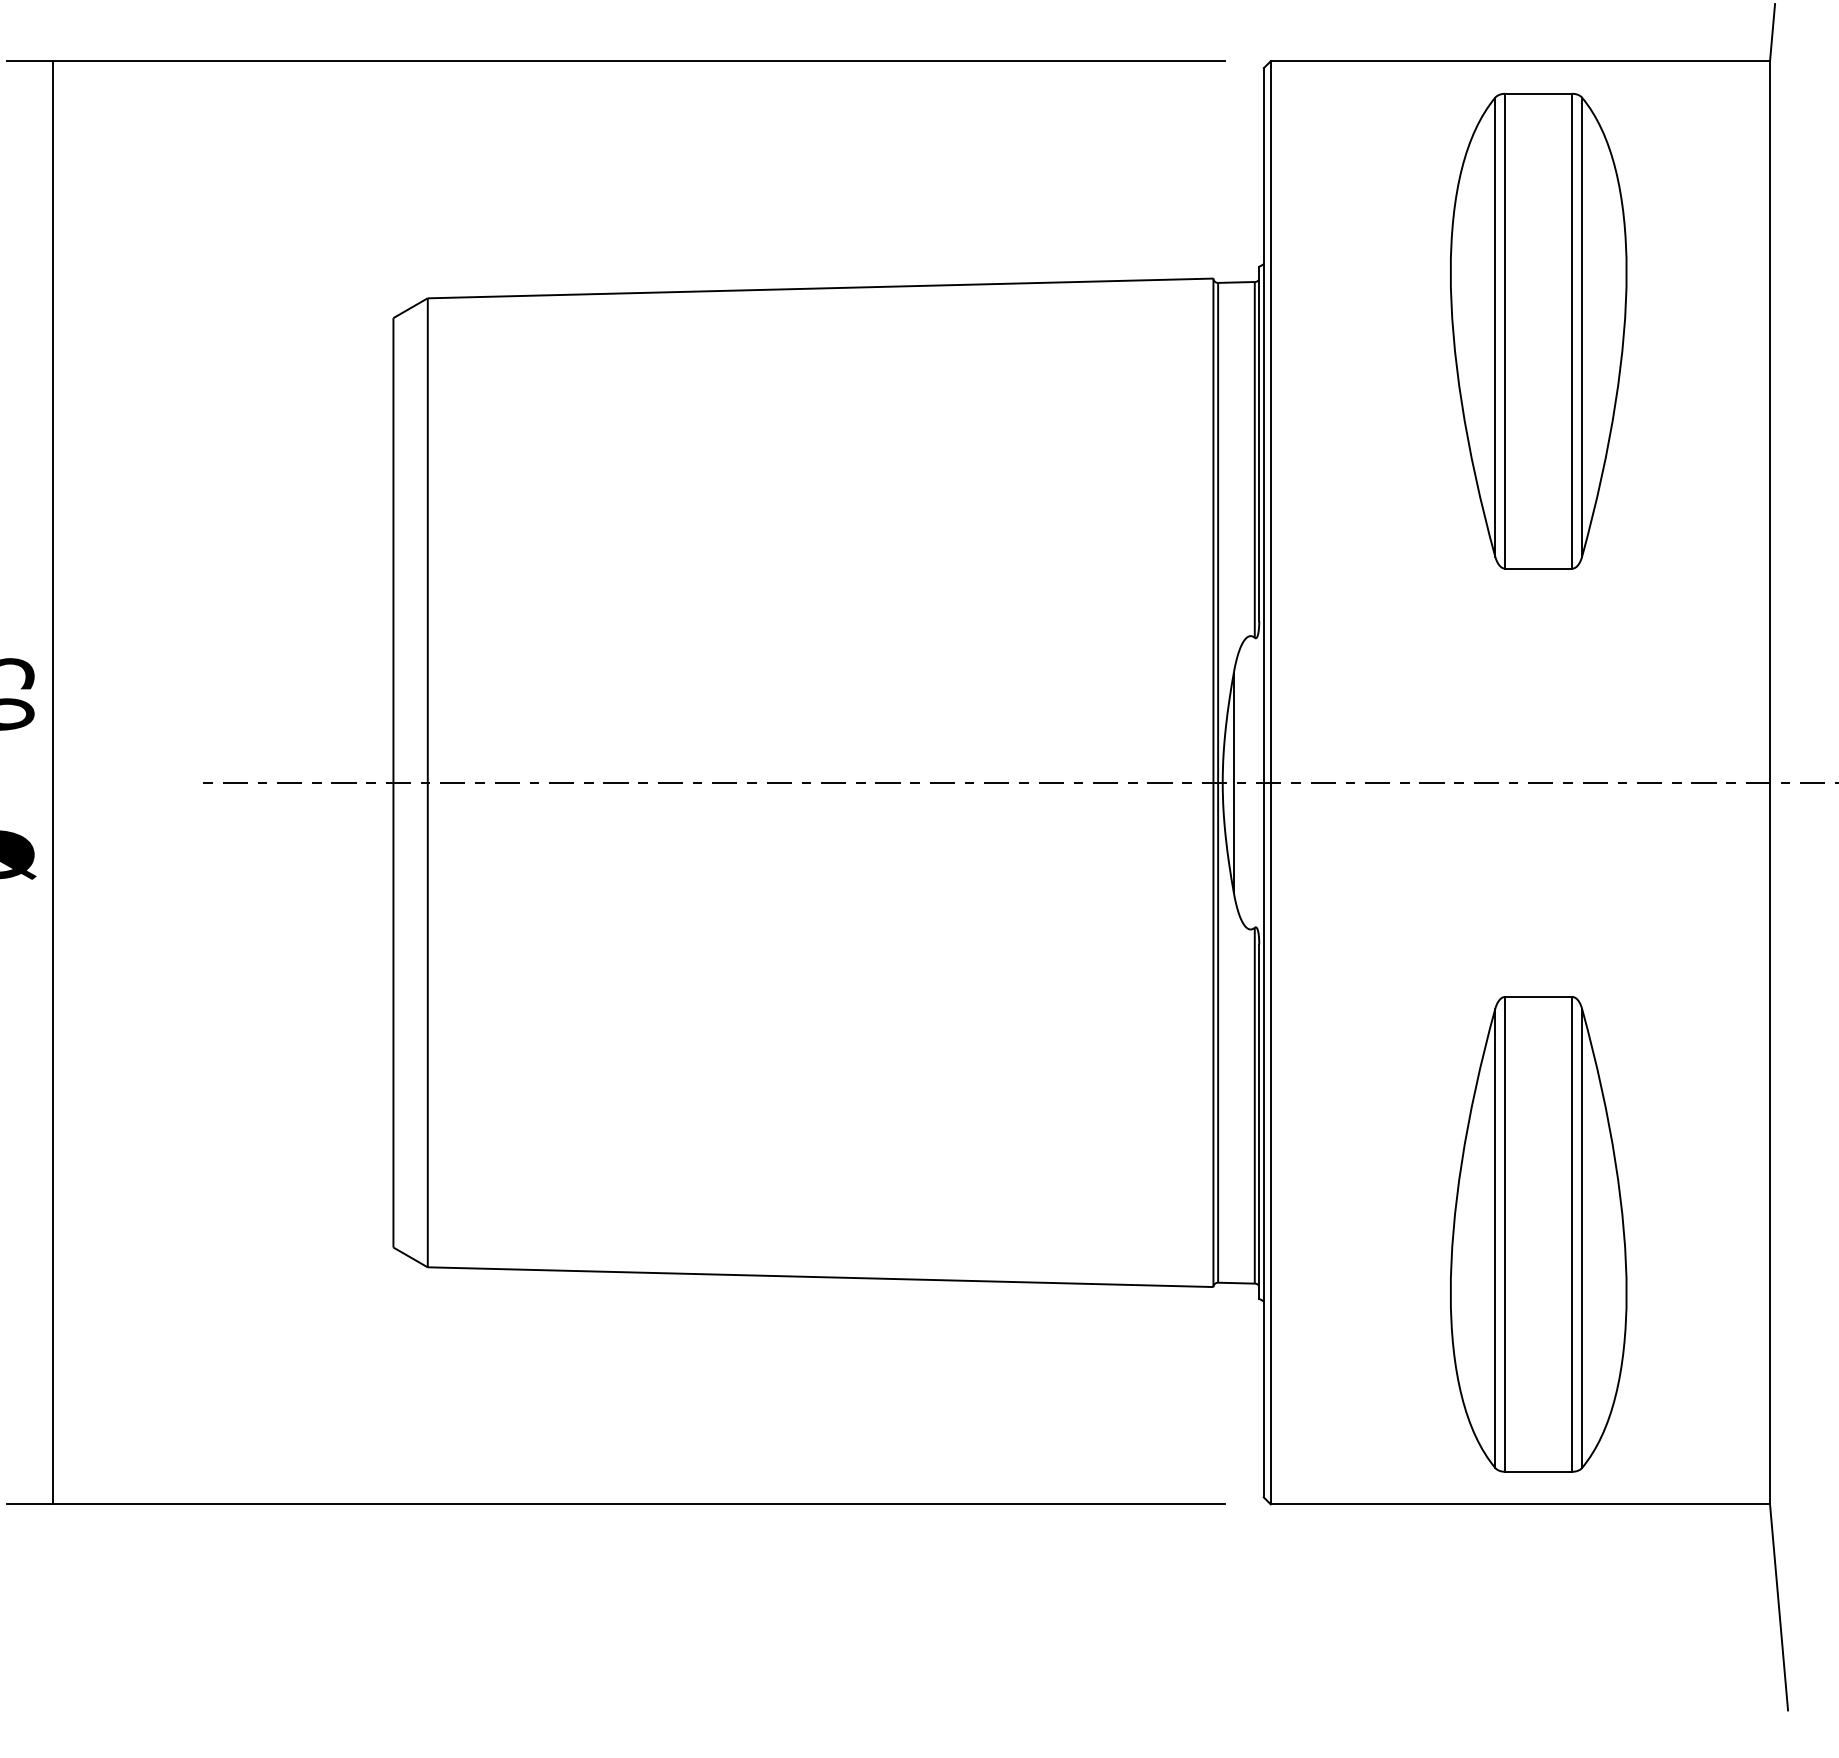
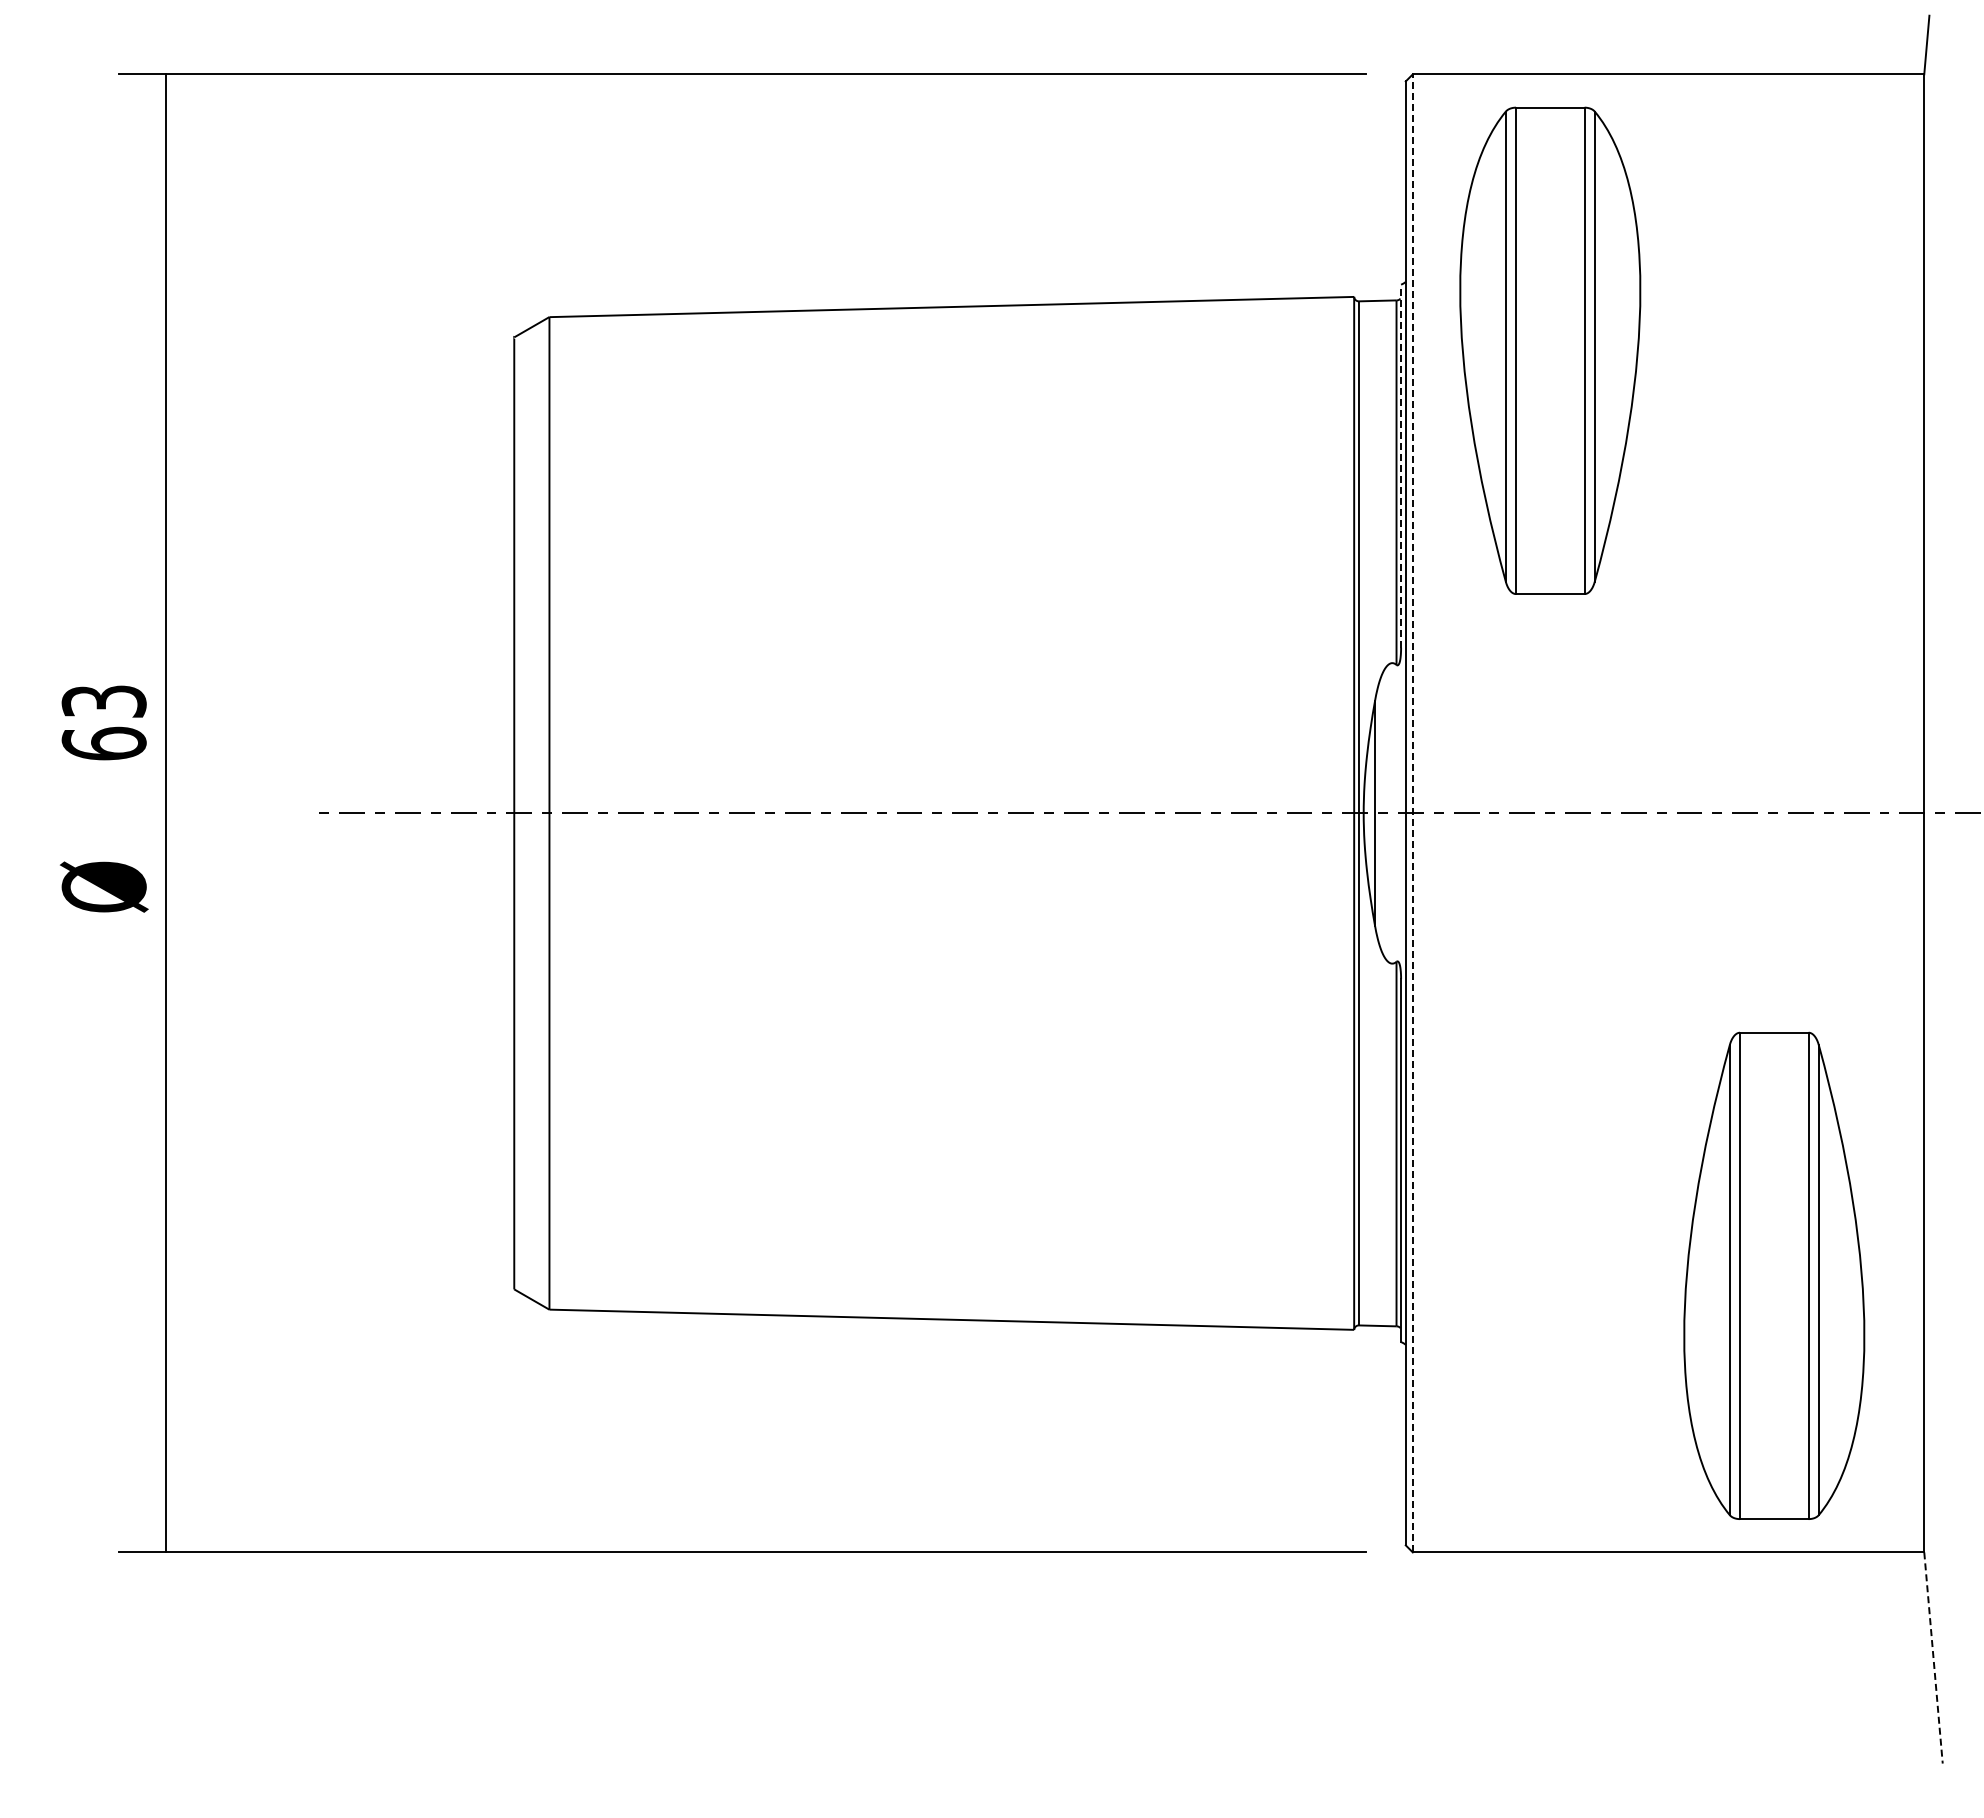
part: (1538, 330) -> (1550, 350), moved
line: (1259, 444) -> (1401, 466), solid -> dashed
line: (1270, 781) -> (1412, 812), solid -> dashed
part: (1538, 1233) -> (1774, 1275), moved
line: (1779, 1606) -> (1933, 1657), solid -> dashed

